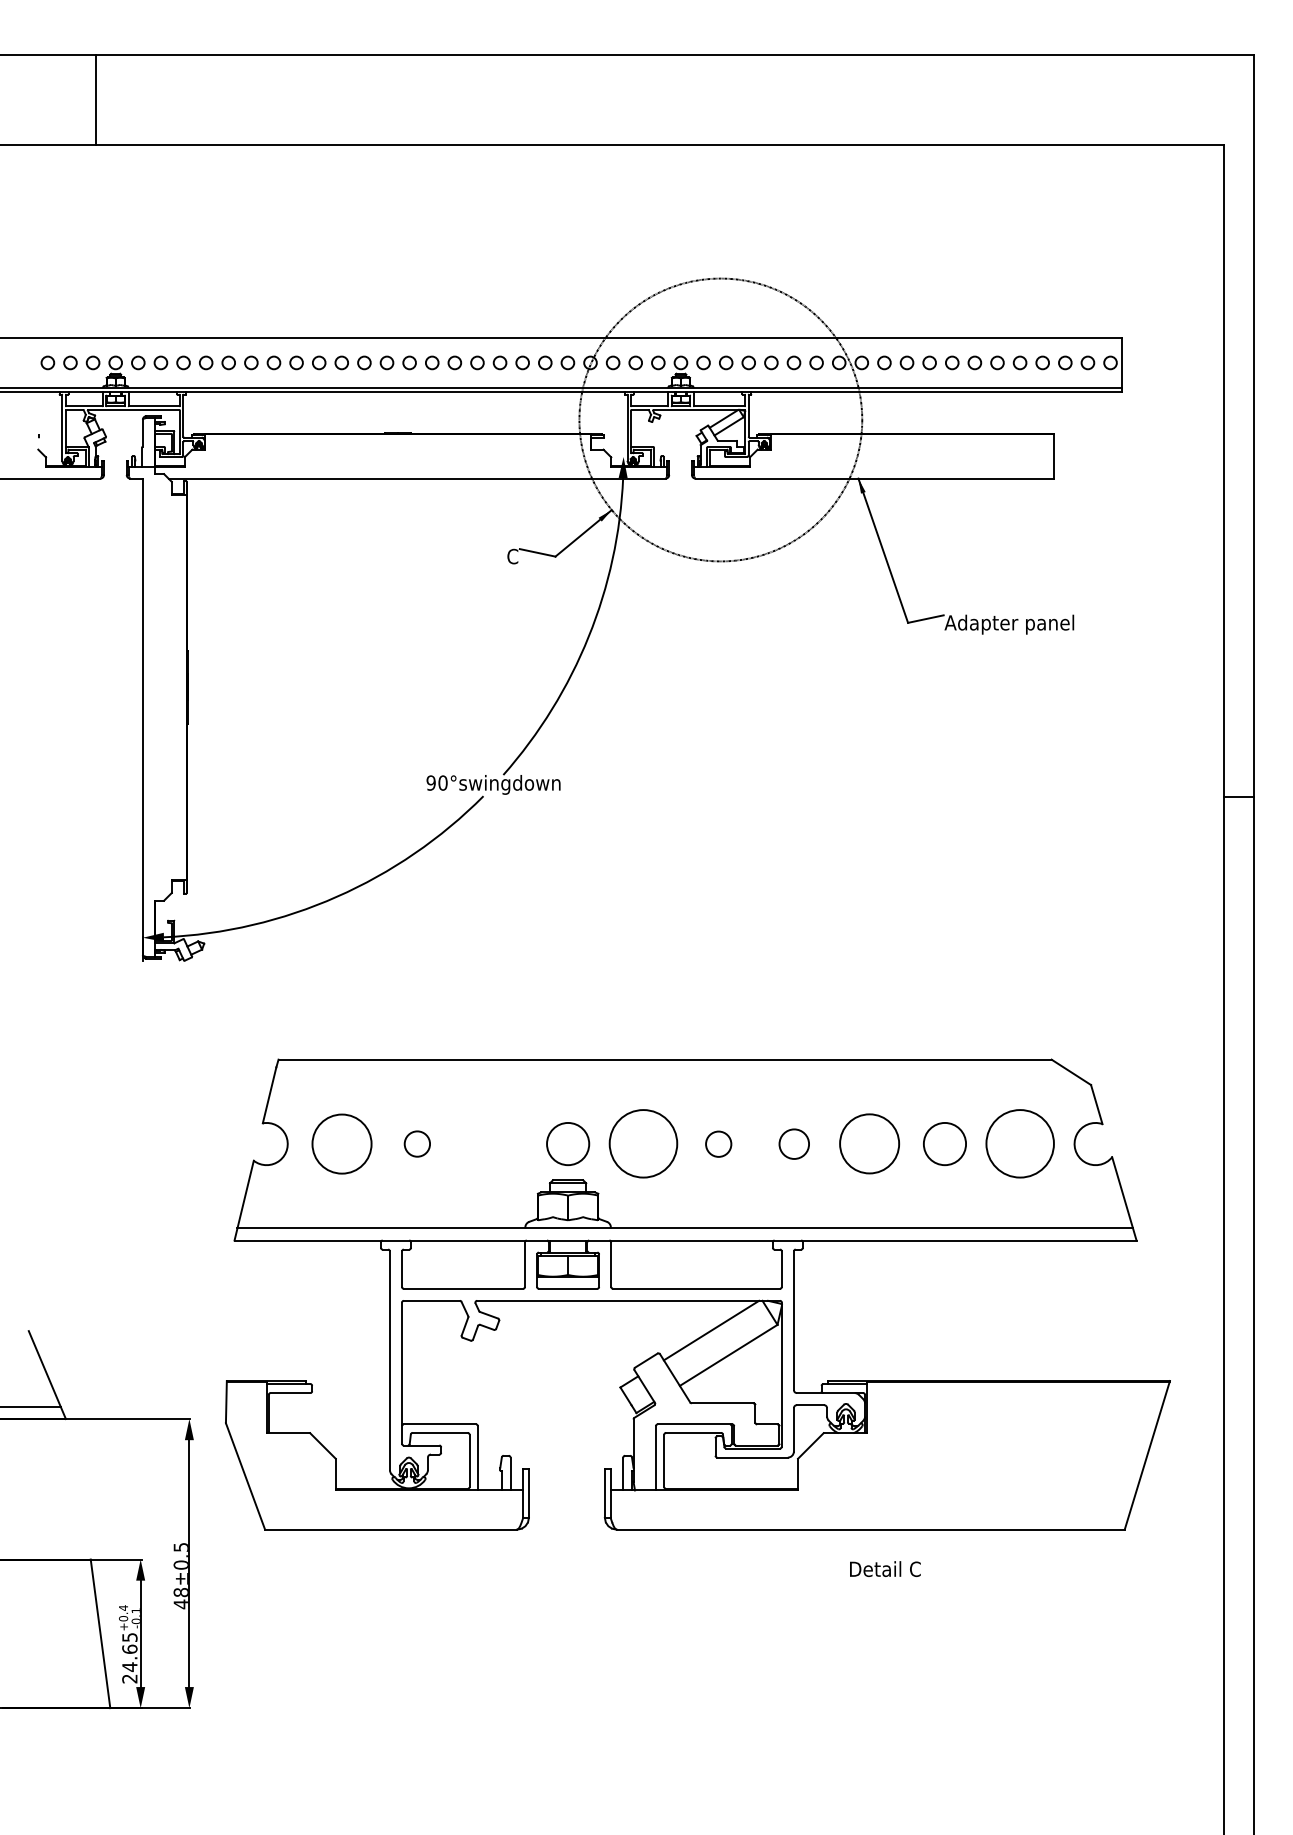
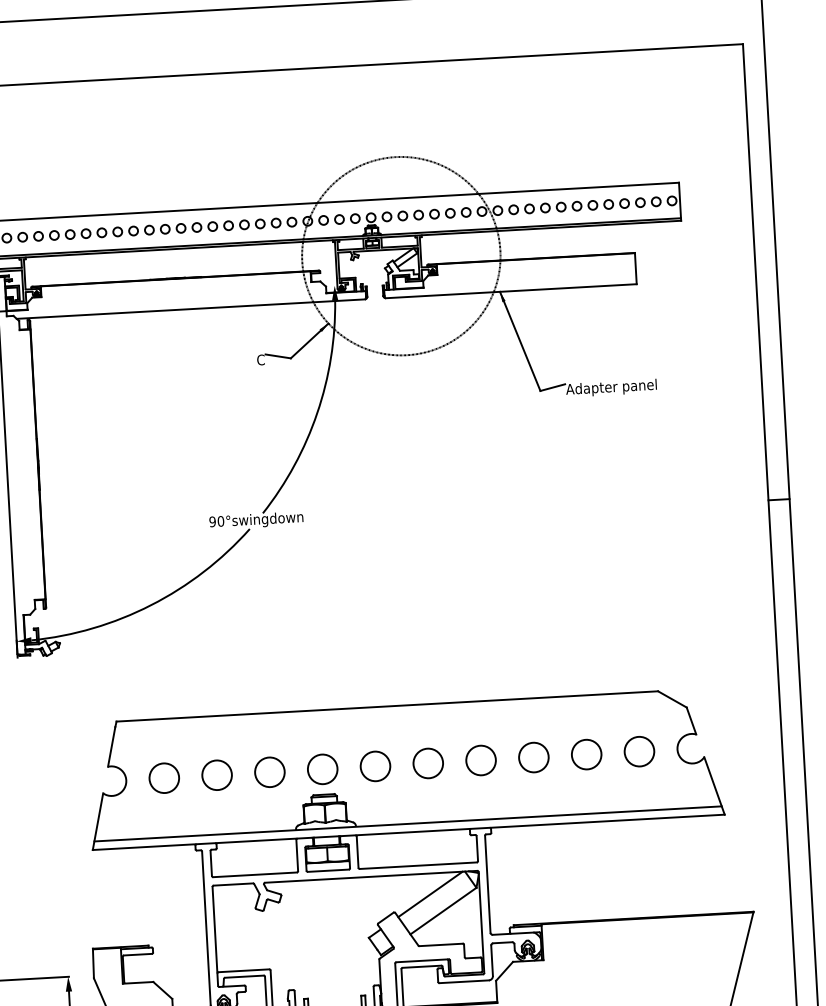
circle: (341, 1143) -> (163, 777), size x0.71
circle: (417, 1143) -> (217, 774), size x1.67
circle: (492, 1144) -> (269, 772), added
circle: (643, 1144) -> (375, 766), size x0.62
circle: (718, 1144) -> (428, 763), size x1.67
circle: (794, 1144) -> (481, 760), size x1.43
circle: (869, 1144) -> (533, 757), size x0.71
circle: (1020, 1144) -> (639, 751), size x0.62

